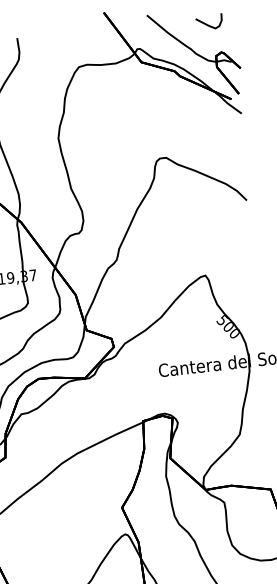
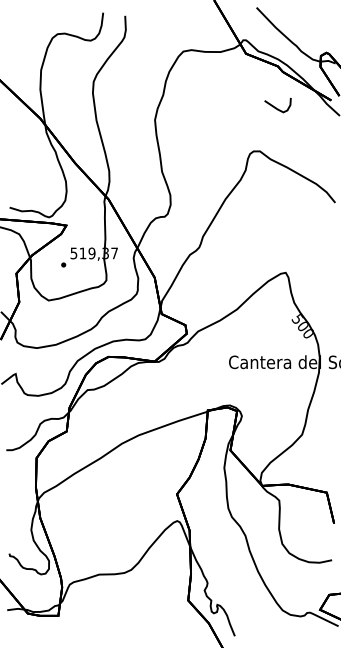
curve: (207, 23) -> (275, 106), moved

